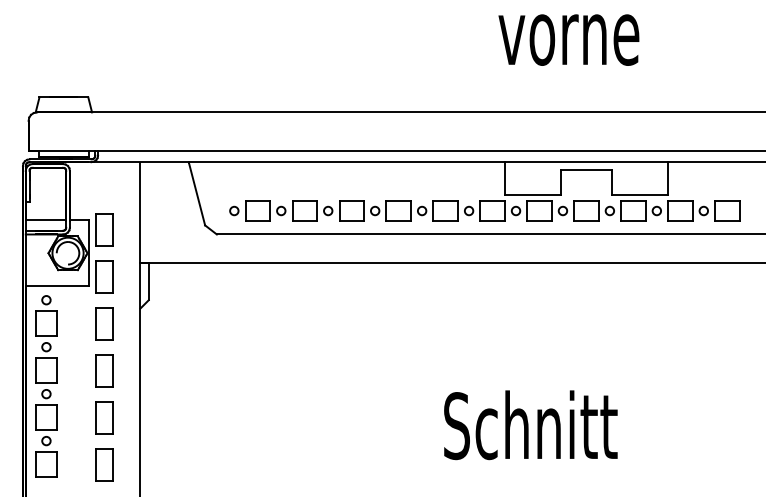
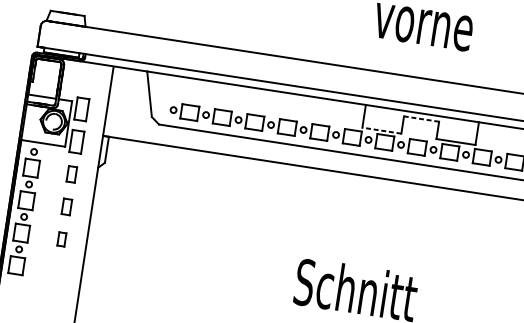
line: (585, 170) -> (420, 119), solid -> dashed
line: (532, 195) -> (381, 130), solid -> dashed
part: (104, 323) -> (71, 174), size x0.7
part: (104, 370) -> (66, 206), size x0.7
part: (104, 417) -> (61, 239), size x0.6
part: (104, 464) -> (56, 271), removed

